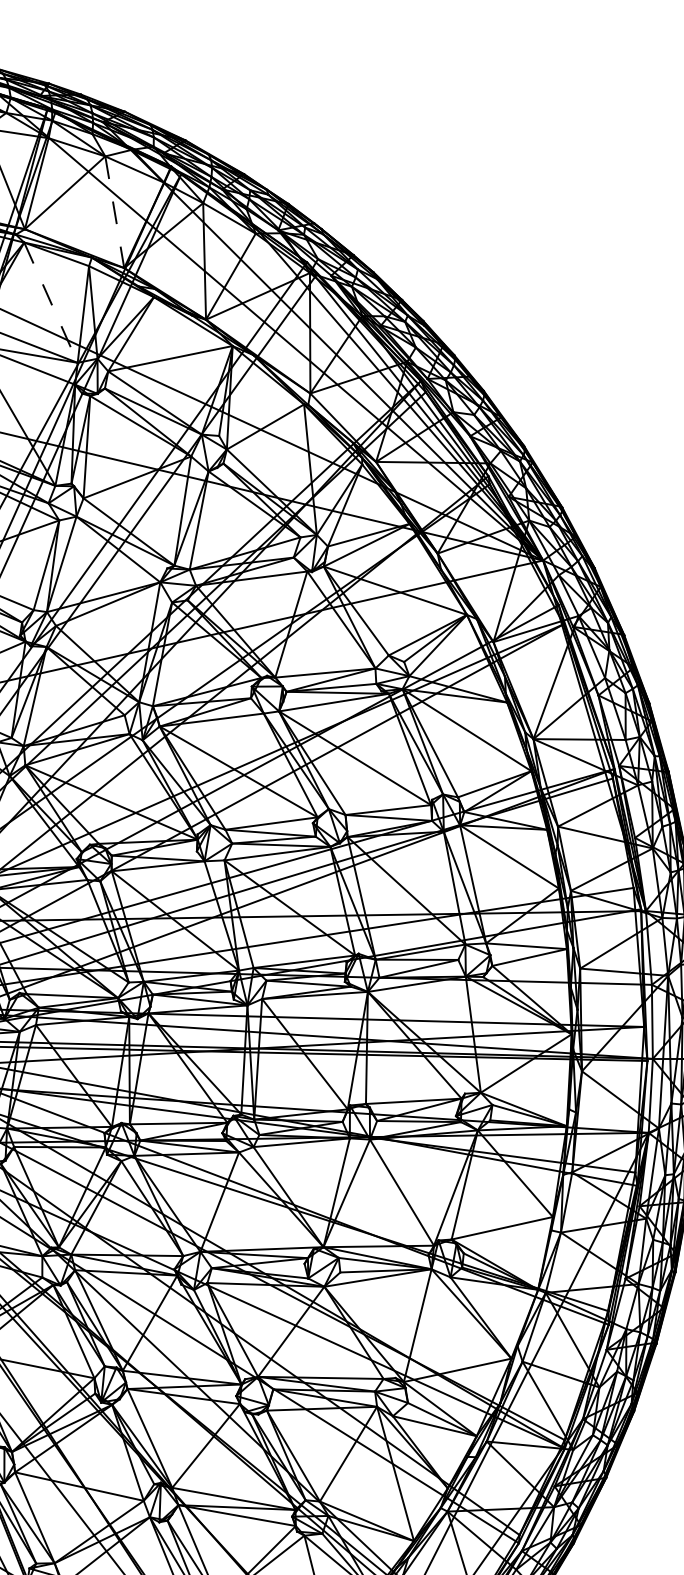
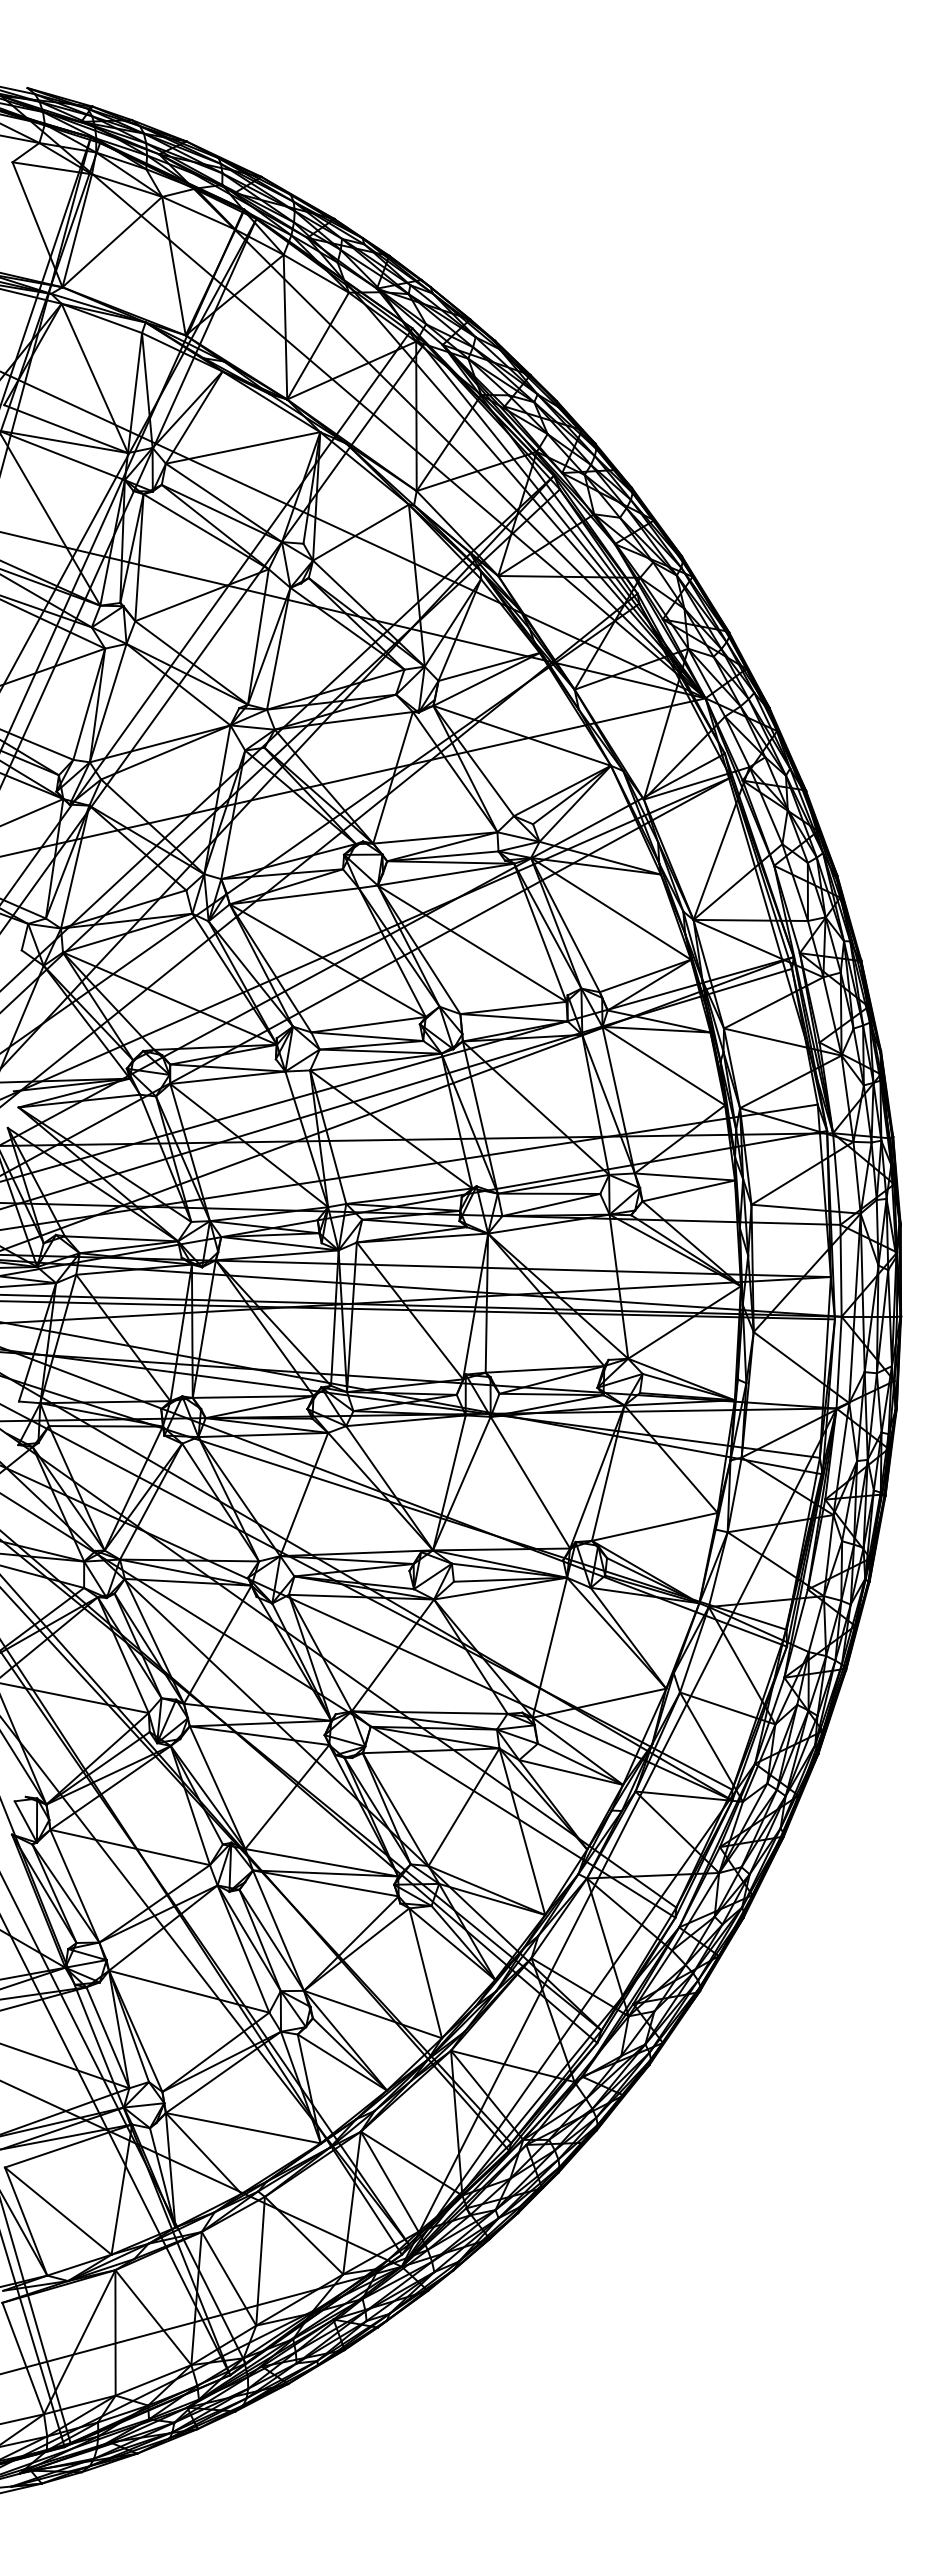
line: (115, 212) -> (174, 266), dashed -> solid
line: (50, 302) -> (94, 378), dashed -> solid

